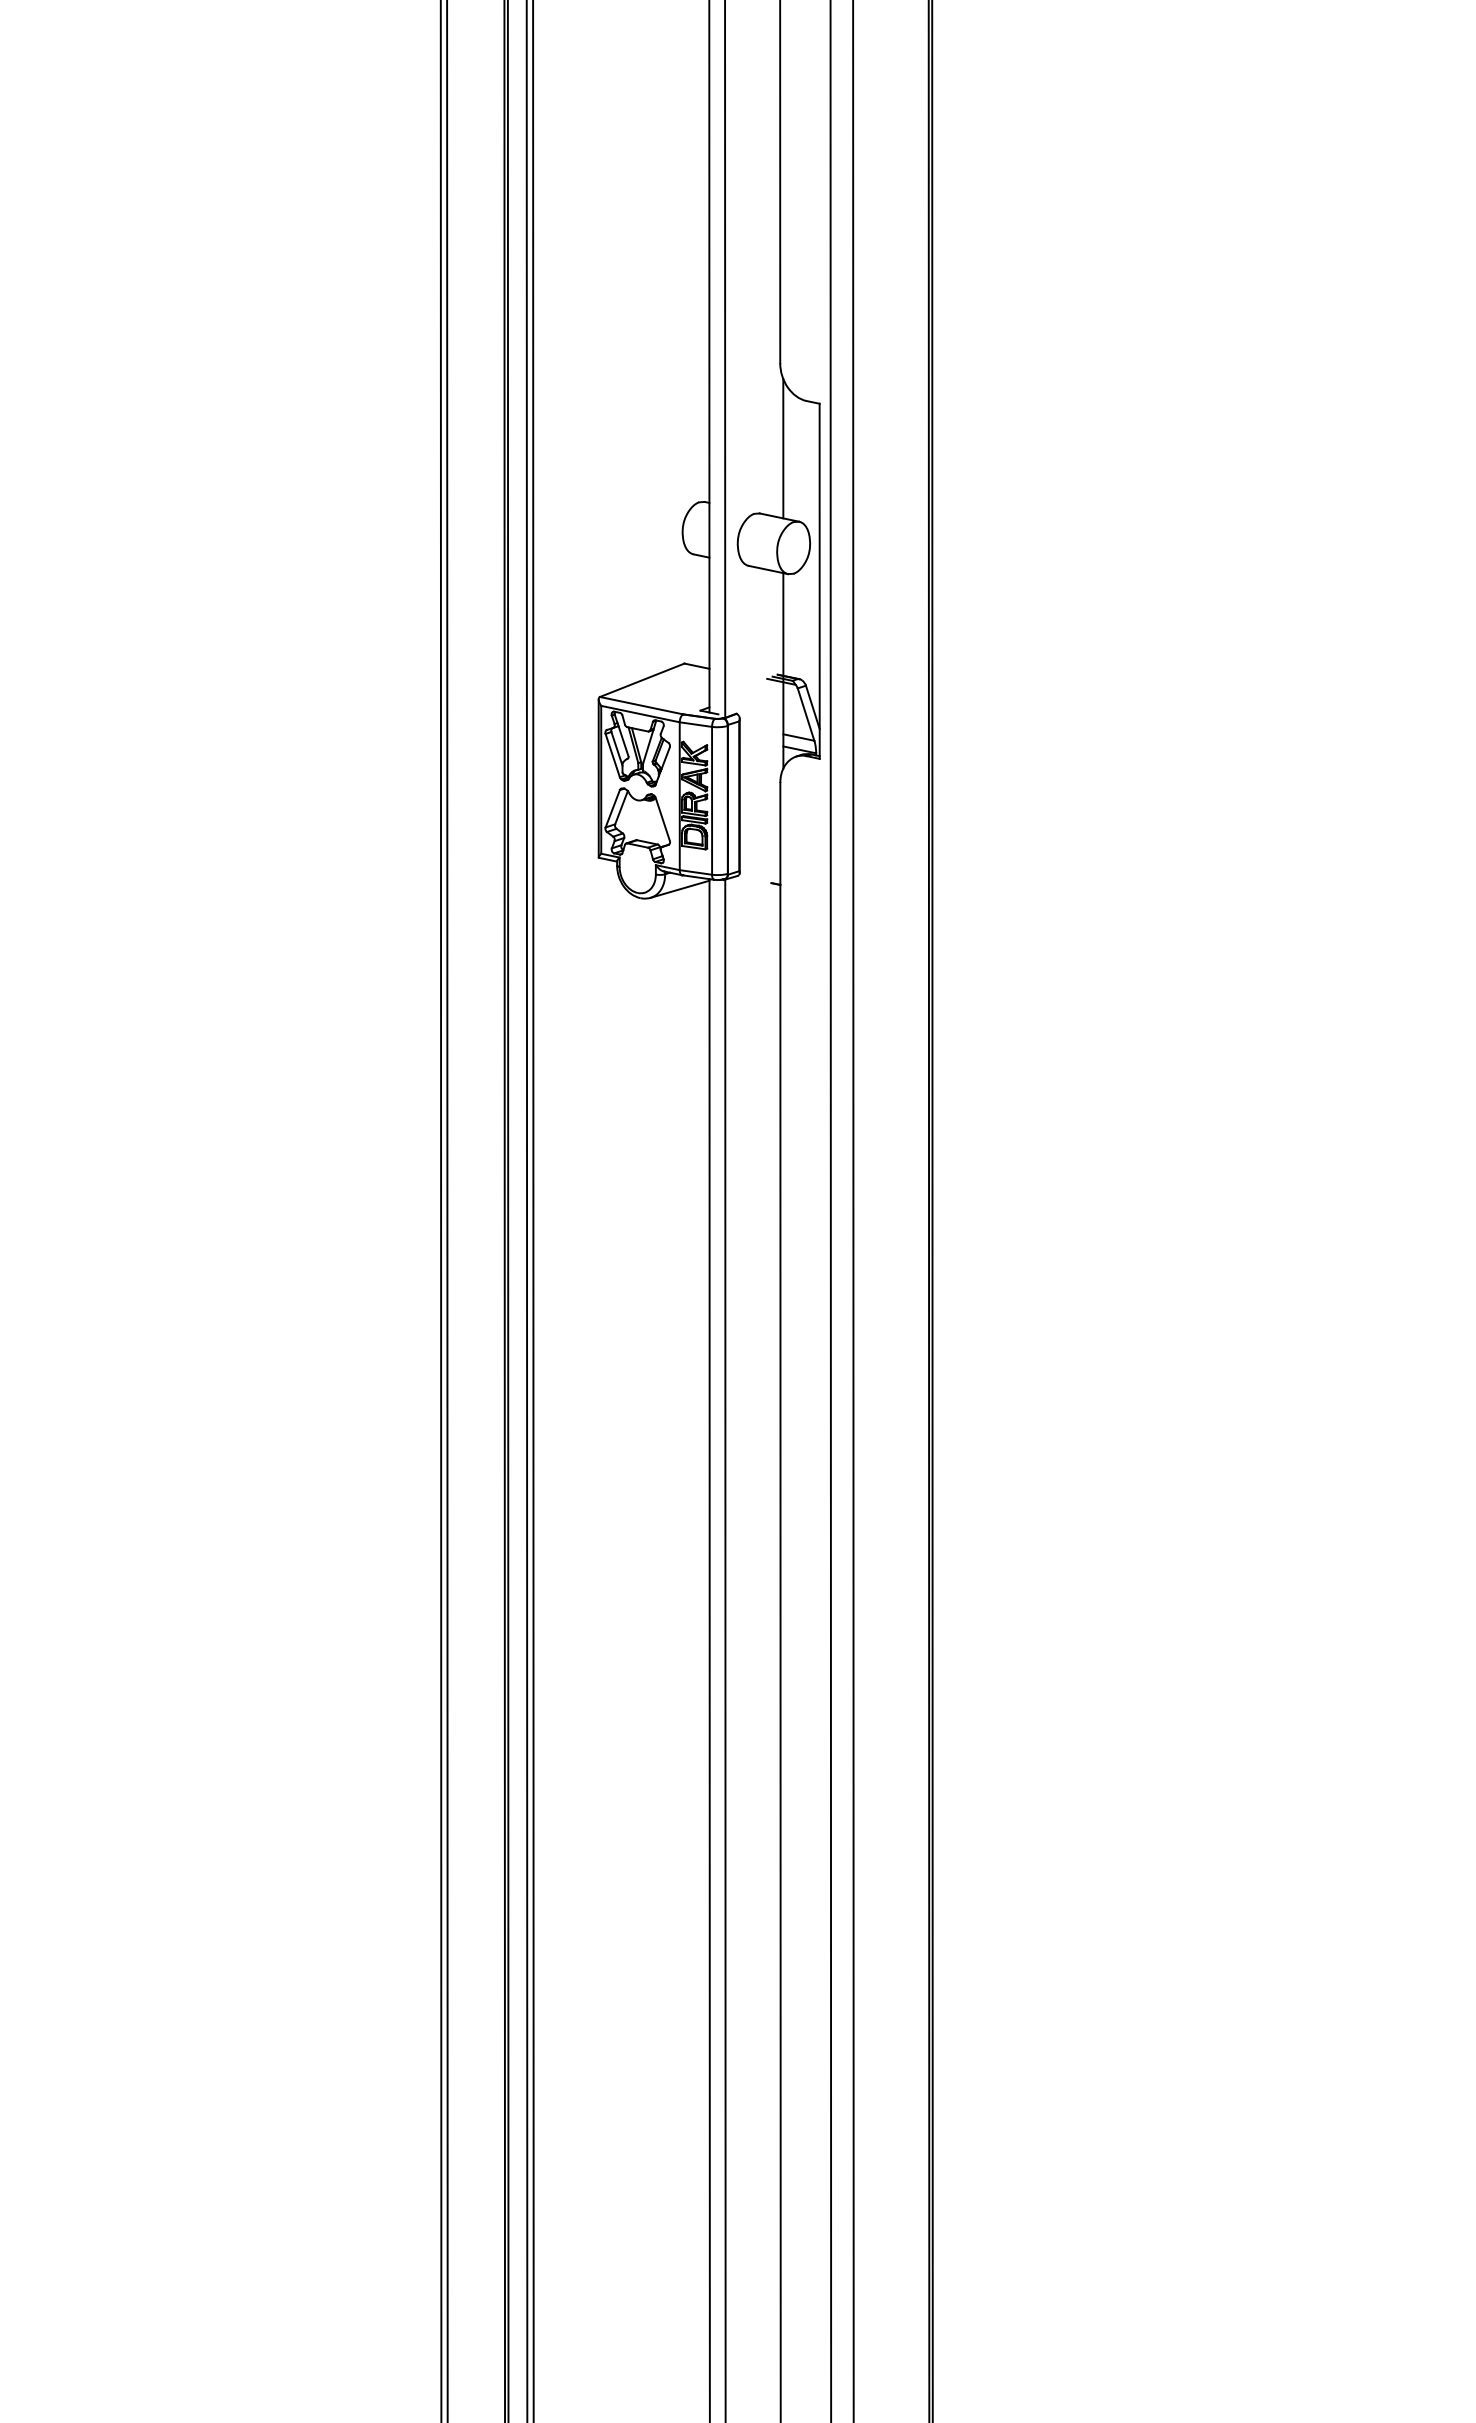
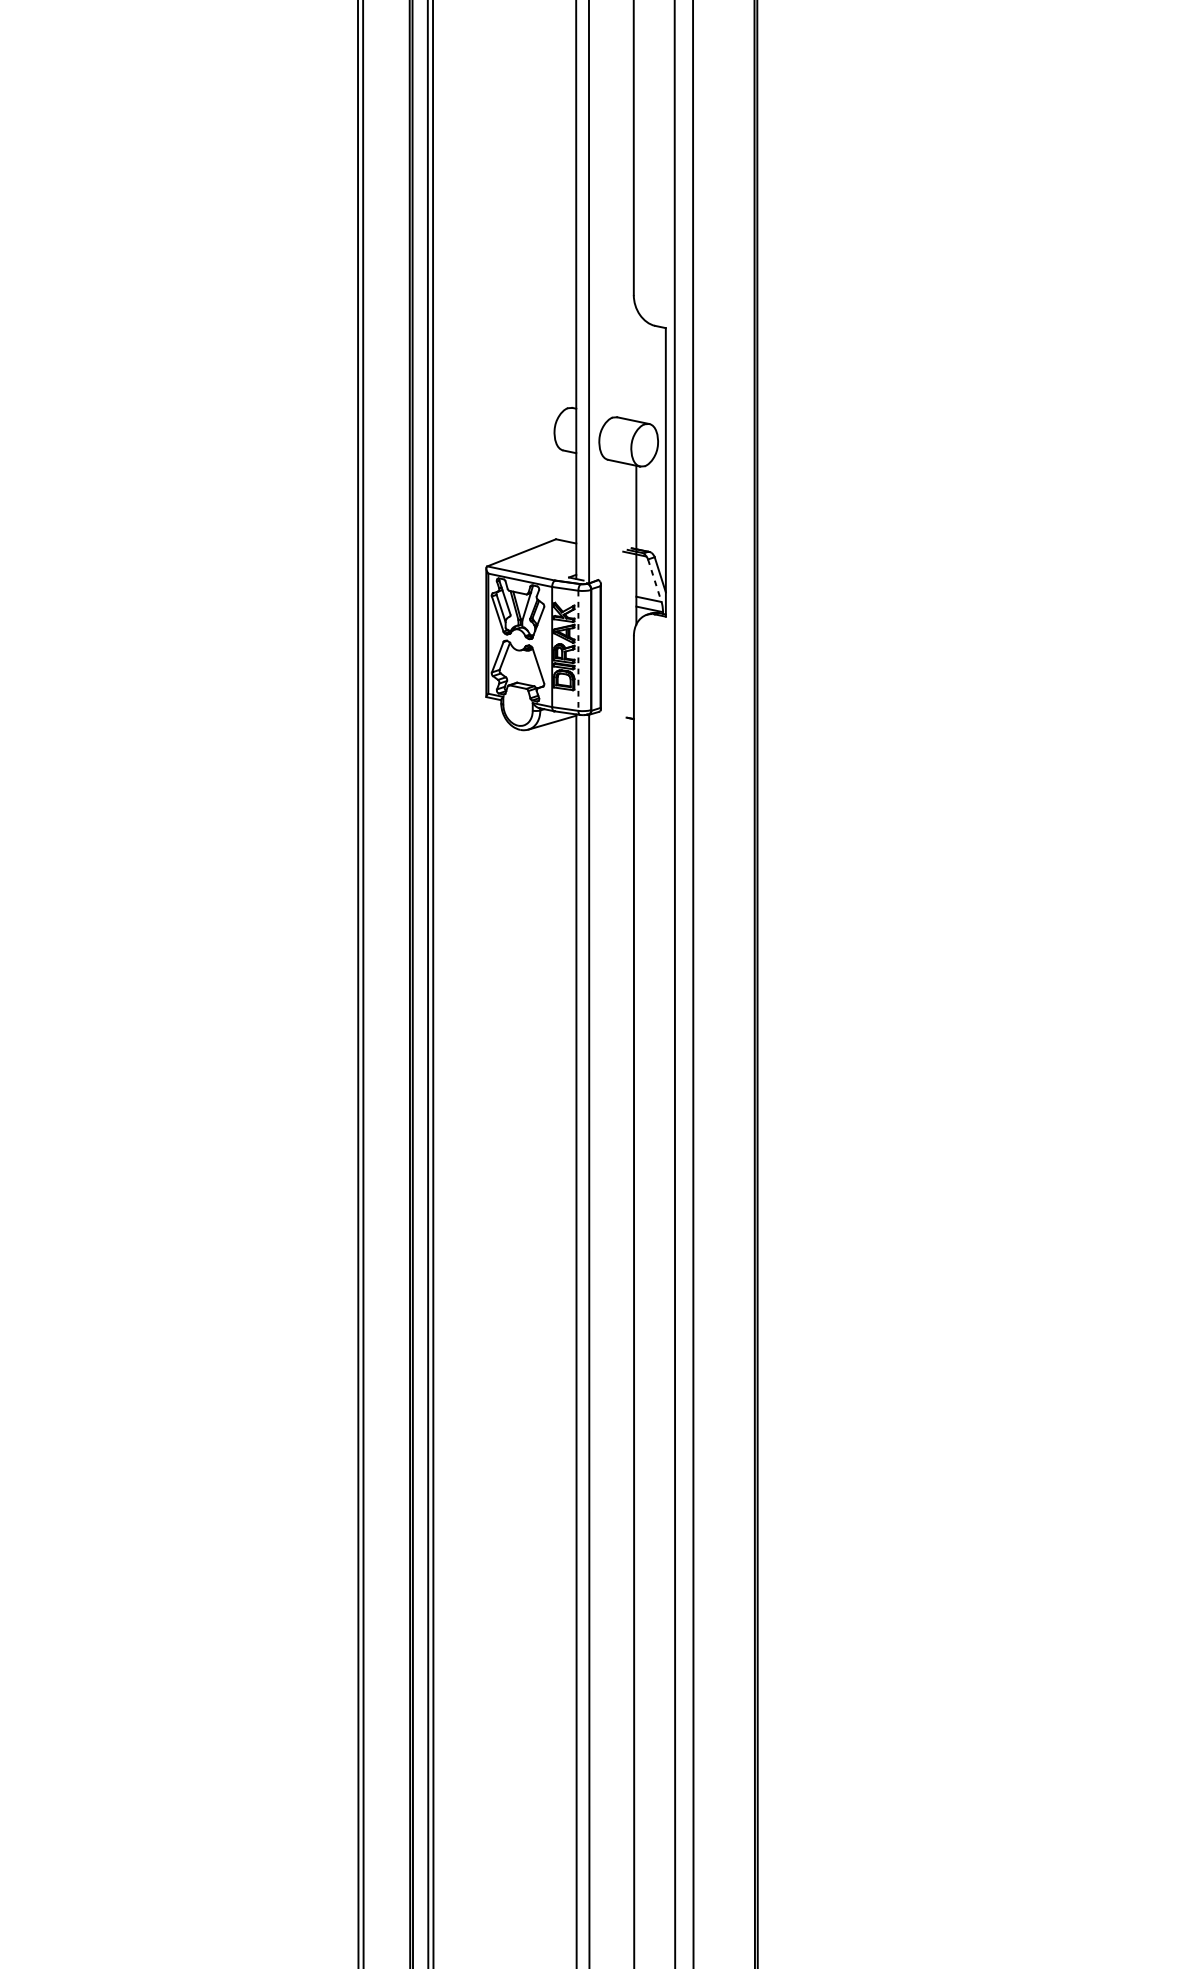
line: (783, 448) -> (636, 364), removed
line: (806, 715) -> (655, 581), solid -> dashed
line: (712, 800) -> (578, 650), solid -> dashed

